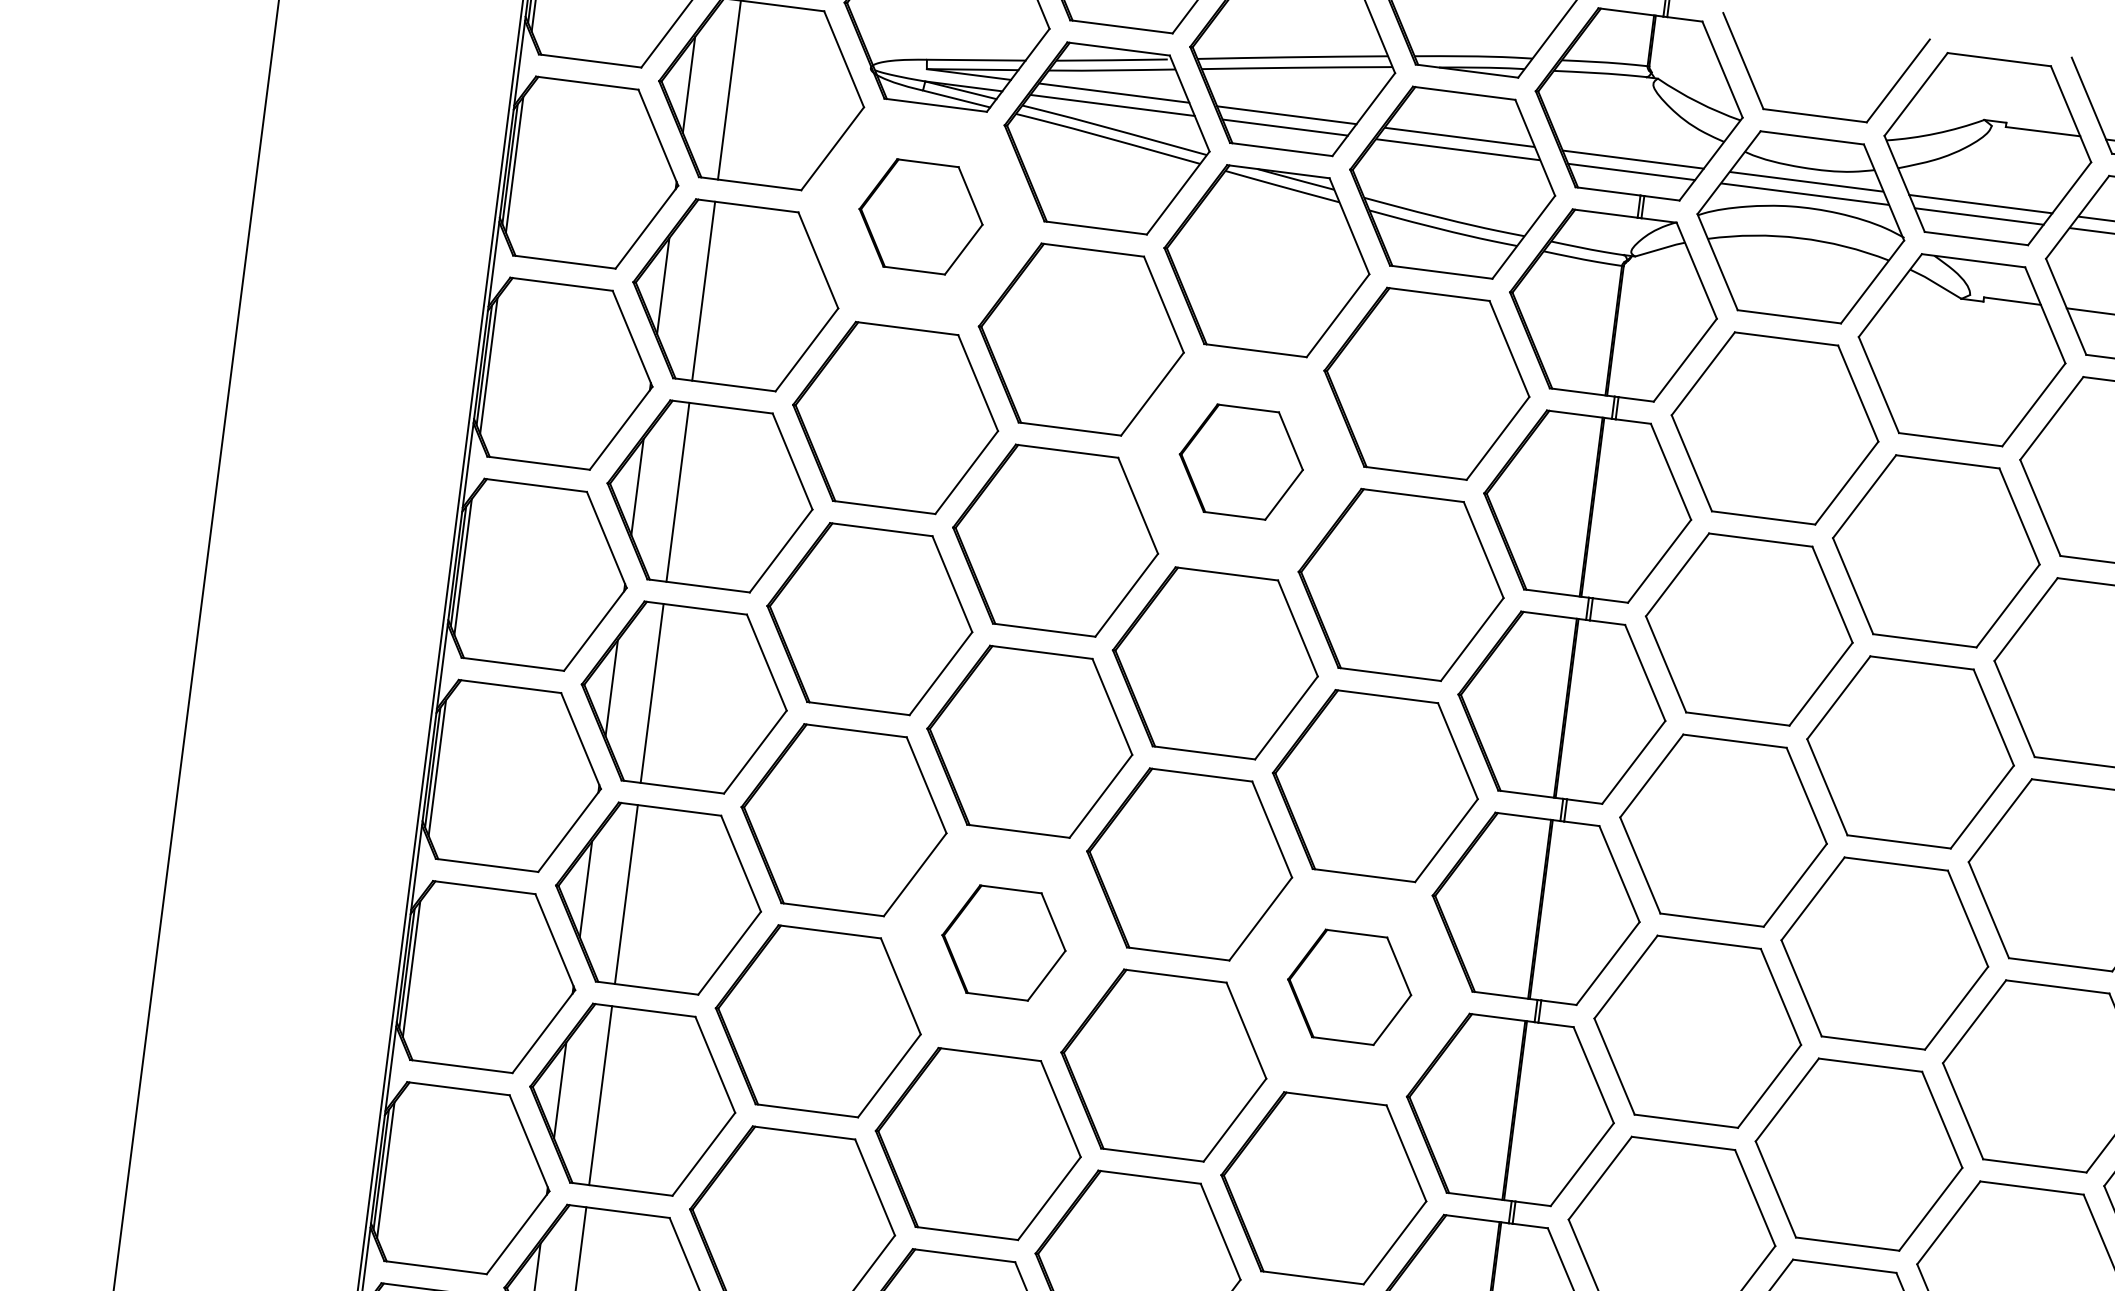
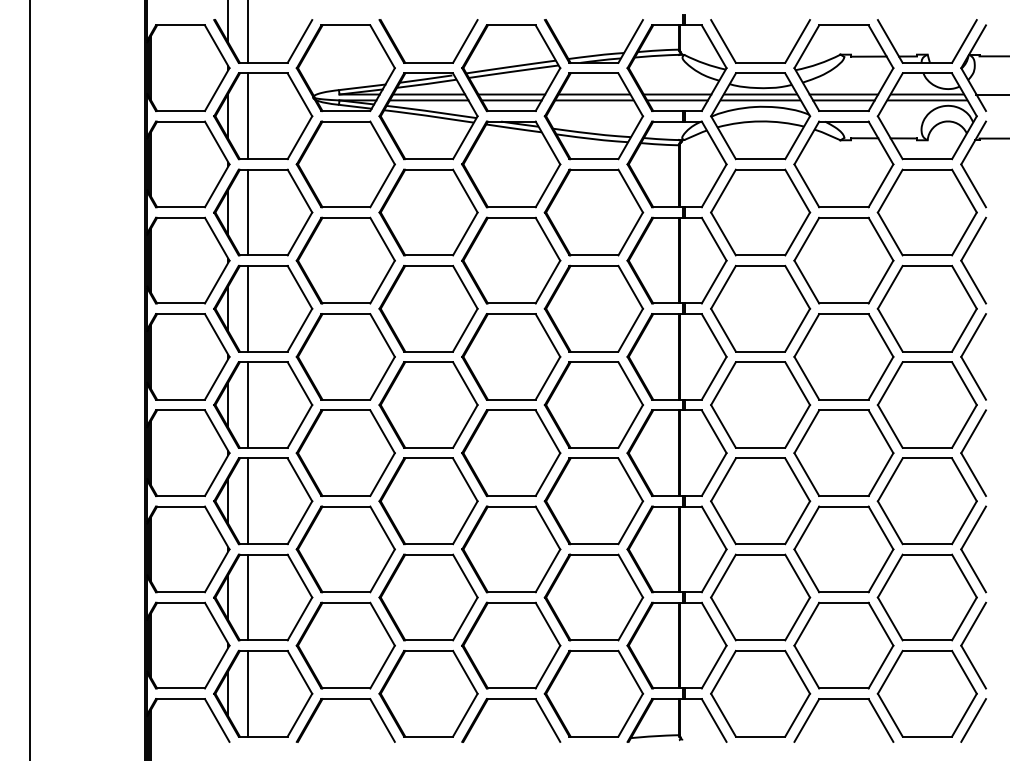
part: (920, 216) -> (345, 164), size x1.67
part: (1241, 461) -> (511, 260), size x1.67
part: (1003, 943) -> (428, 501), size x1.67
part: (1348, 987) -> (593, 501), size x1.67

